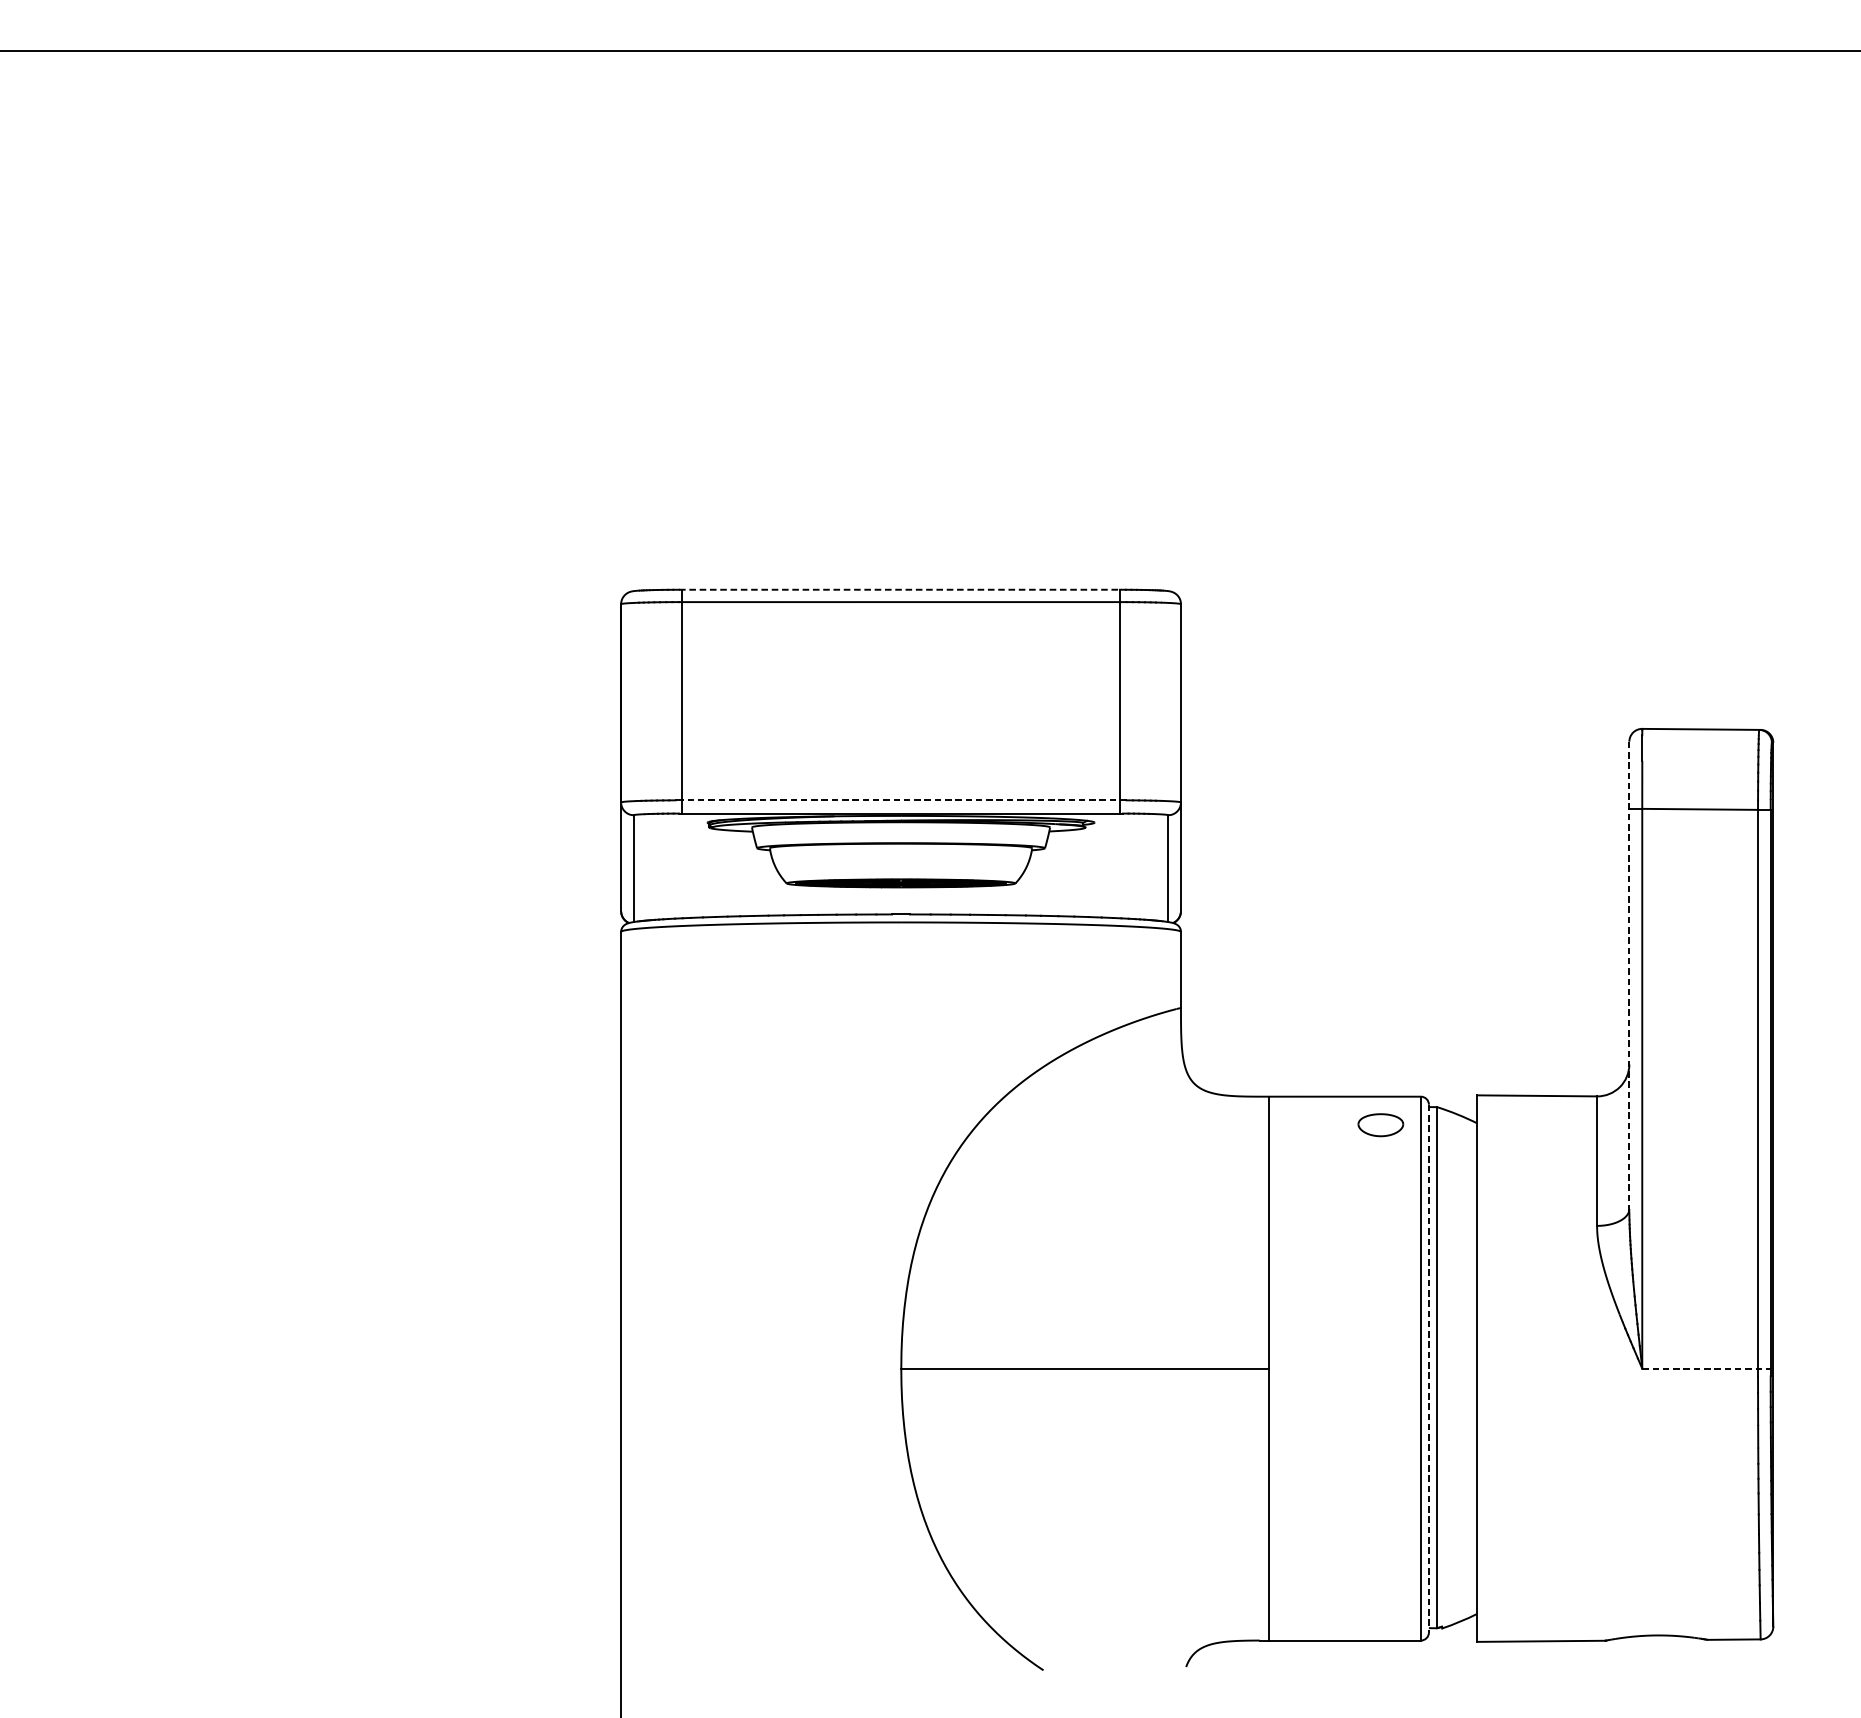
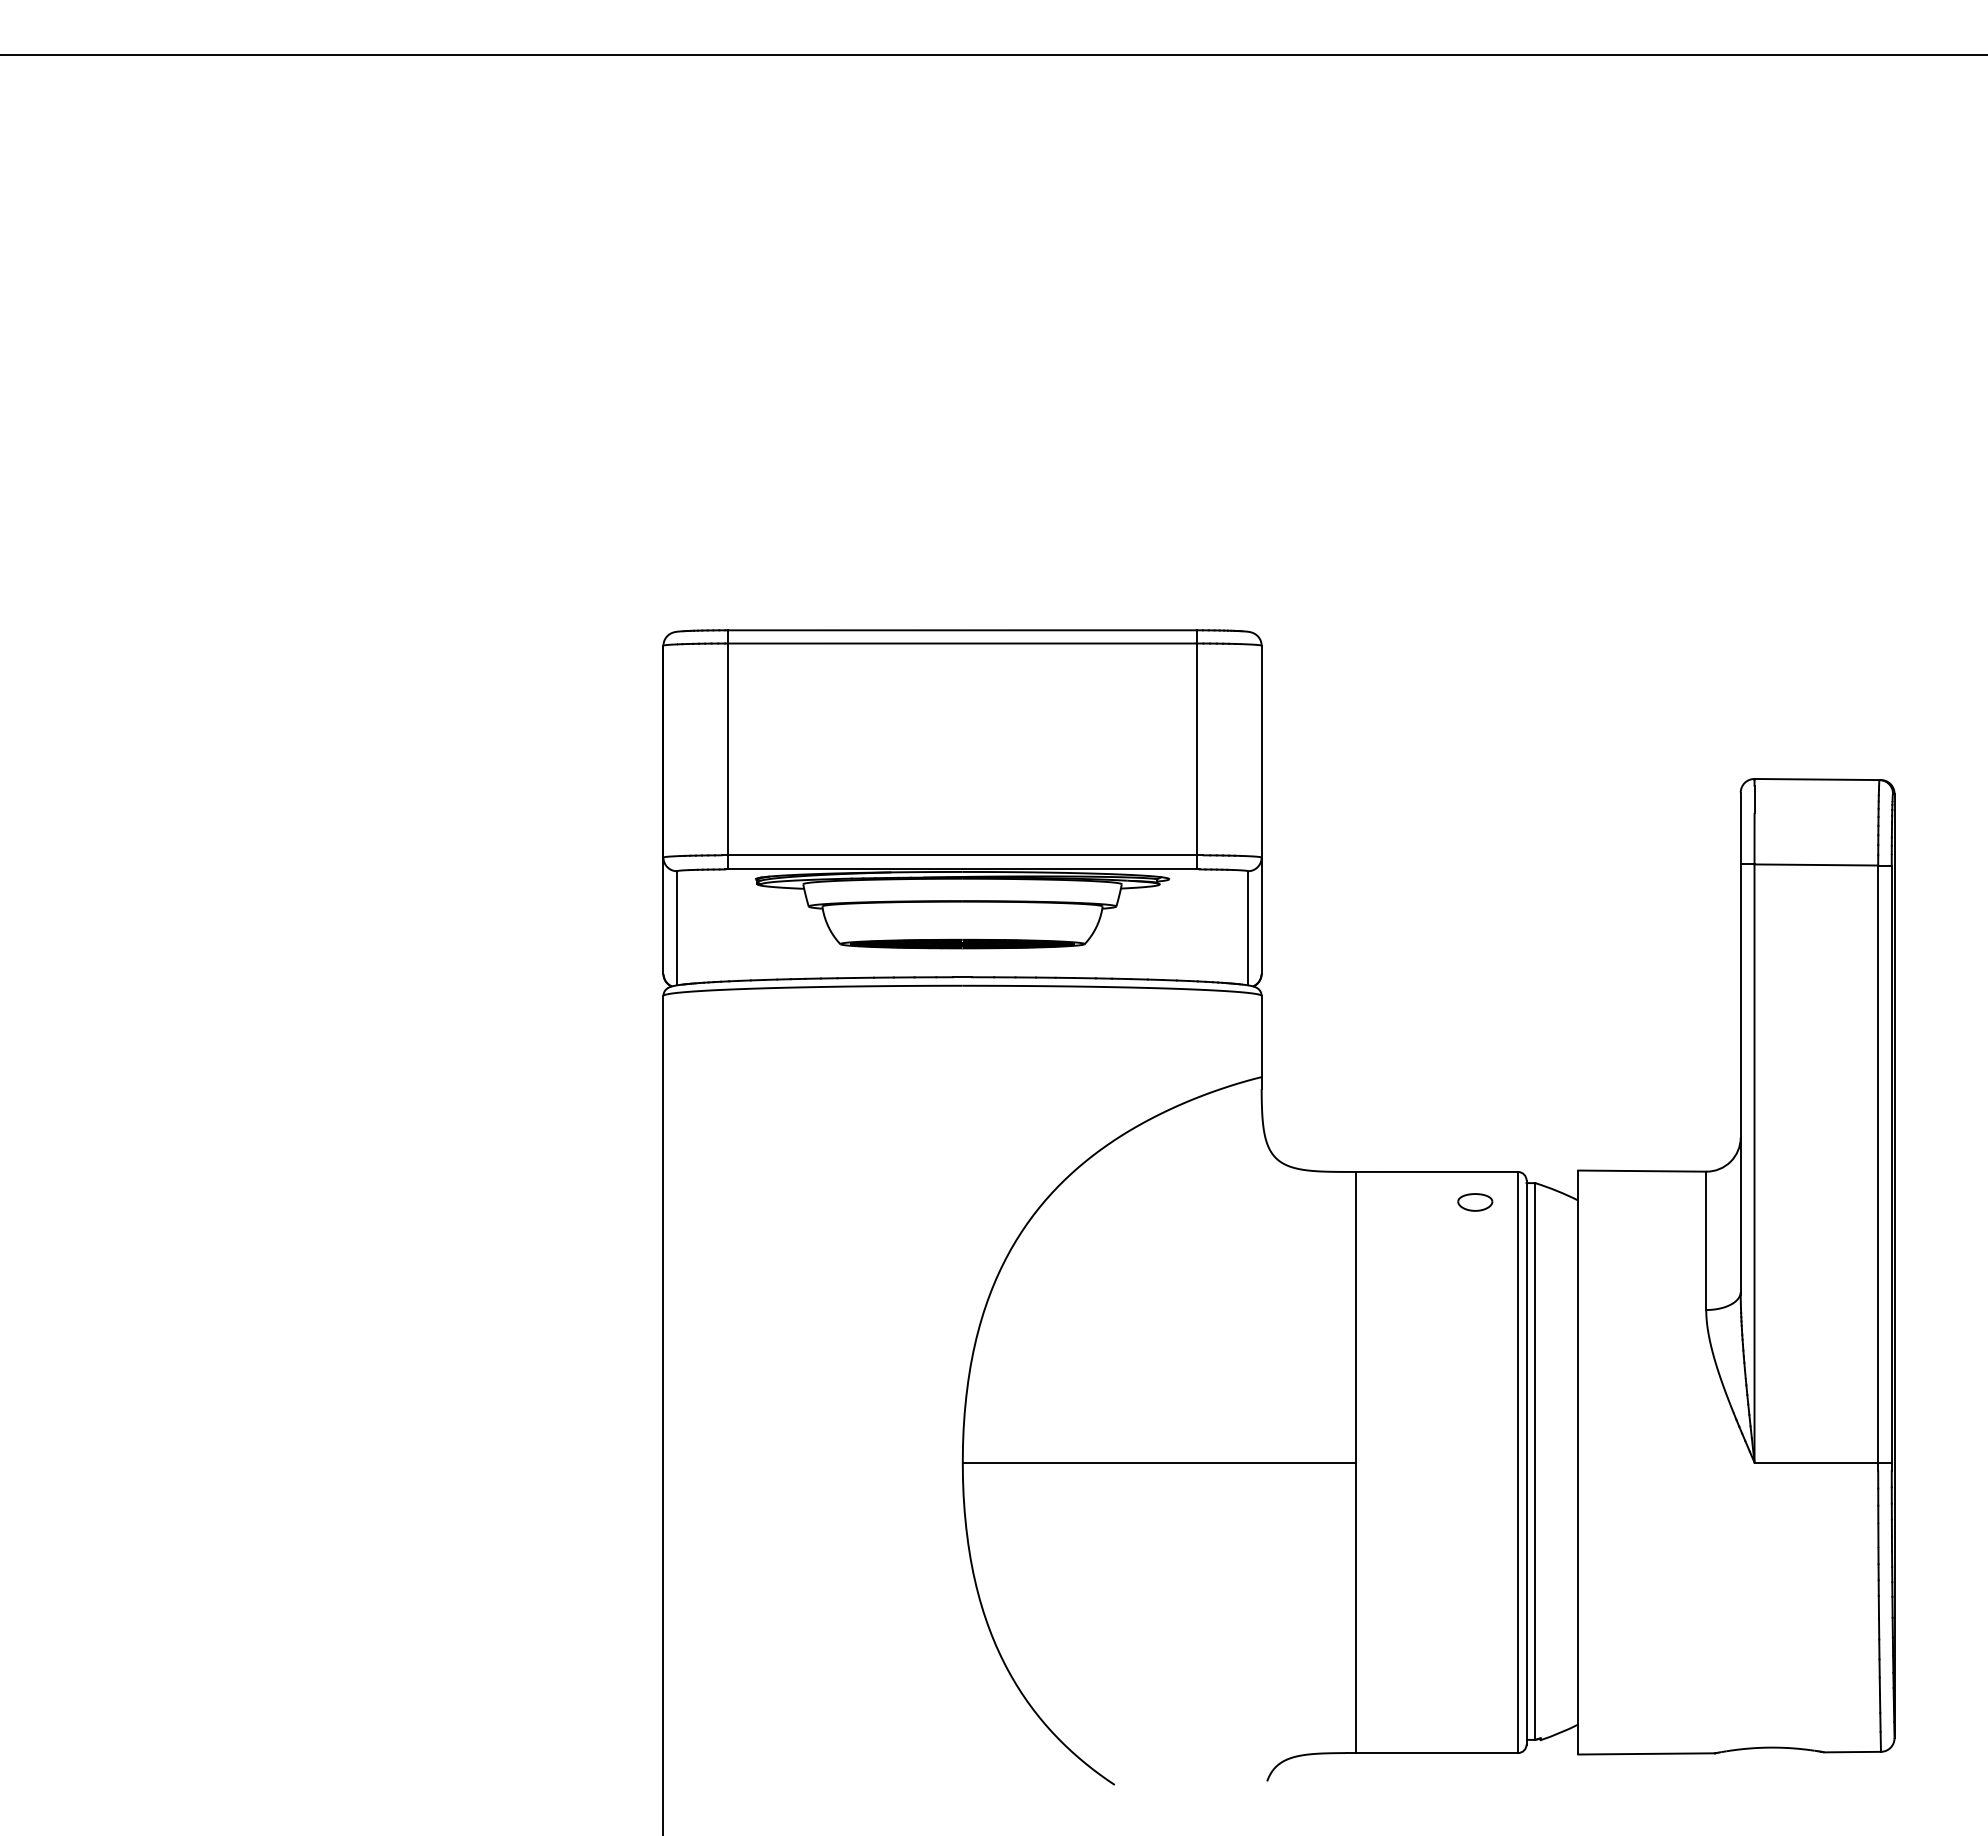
line: (900, 589) -> (961, 630), dashed -> solid
line: (903, 800) -> (965, 855), dashed -> solid
line: (1629, 976) -> (1740, 1043), dashed -> solid
part: (1381, 1125) -> (1475, 1202), size x0.71
line: (1706, 1368) -> (1823, 1462), dashed -> solid
line: (1428, 1369) -> (1526, 1463), dashed -> solid

